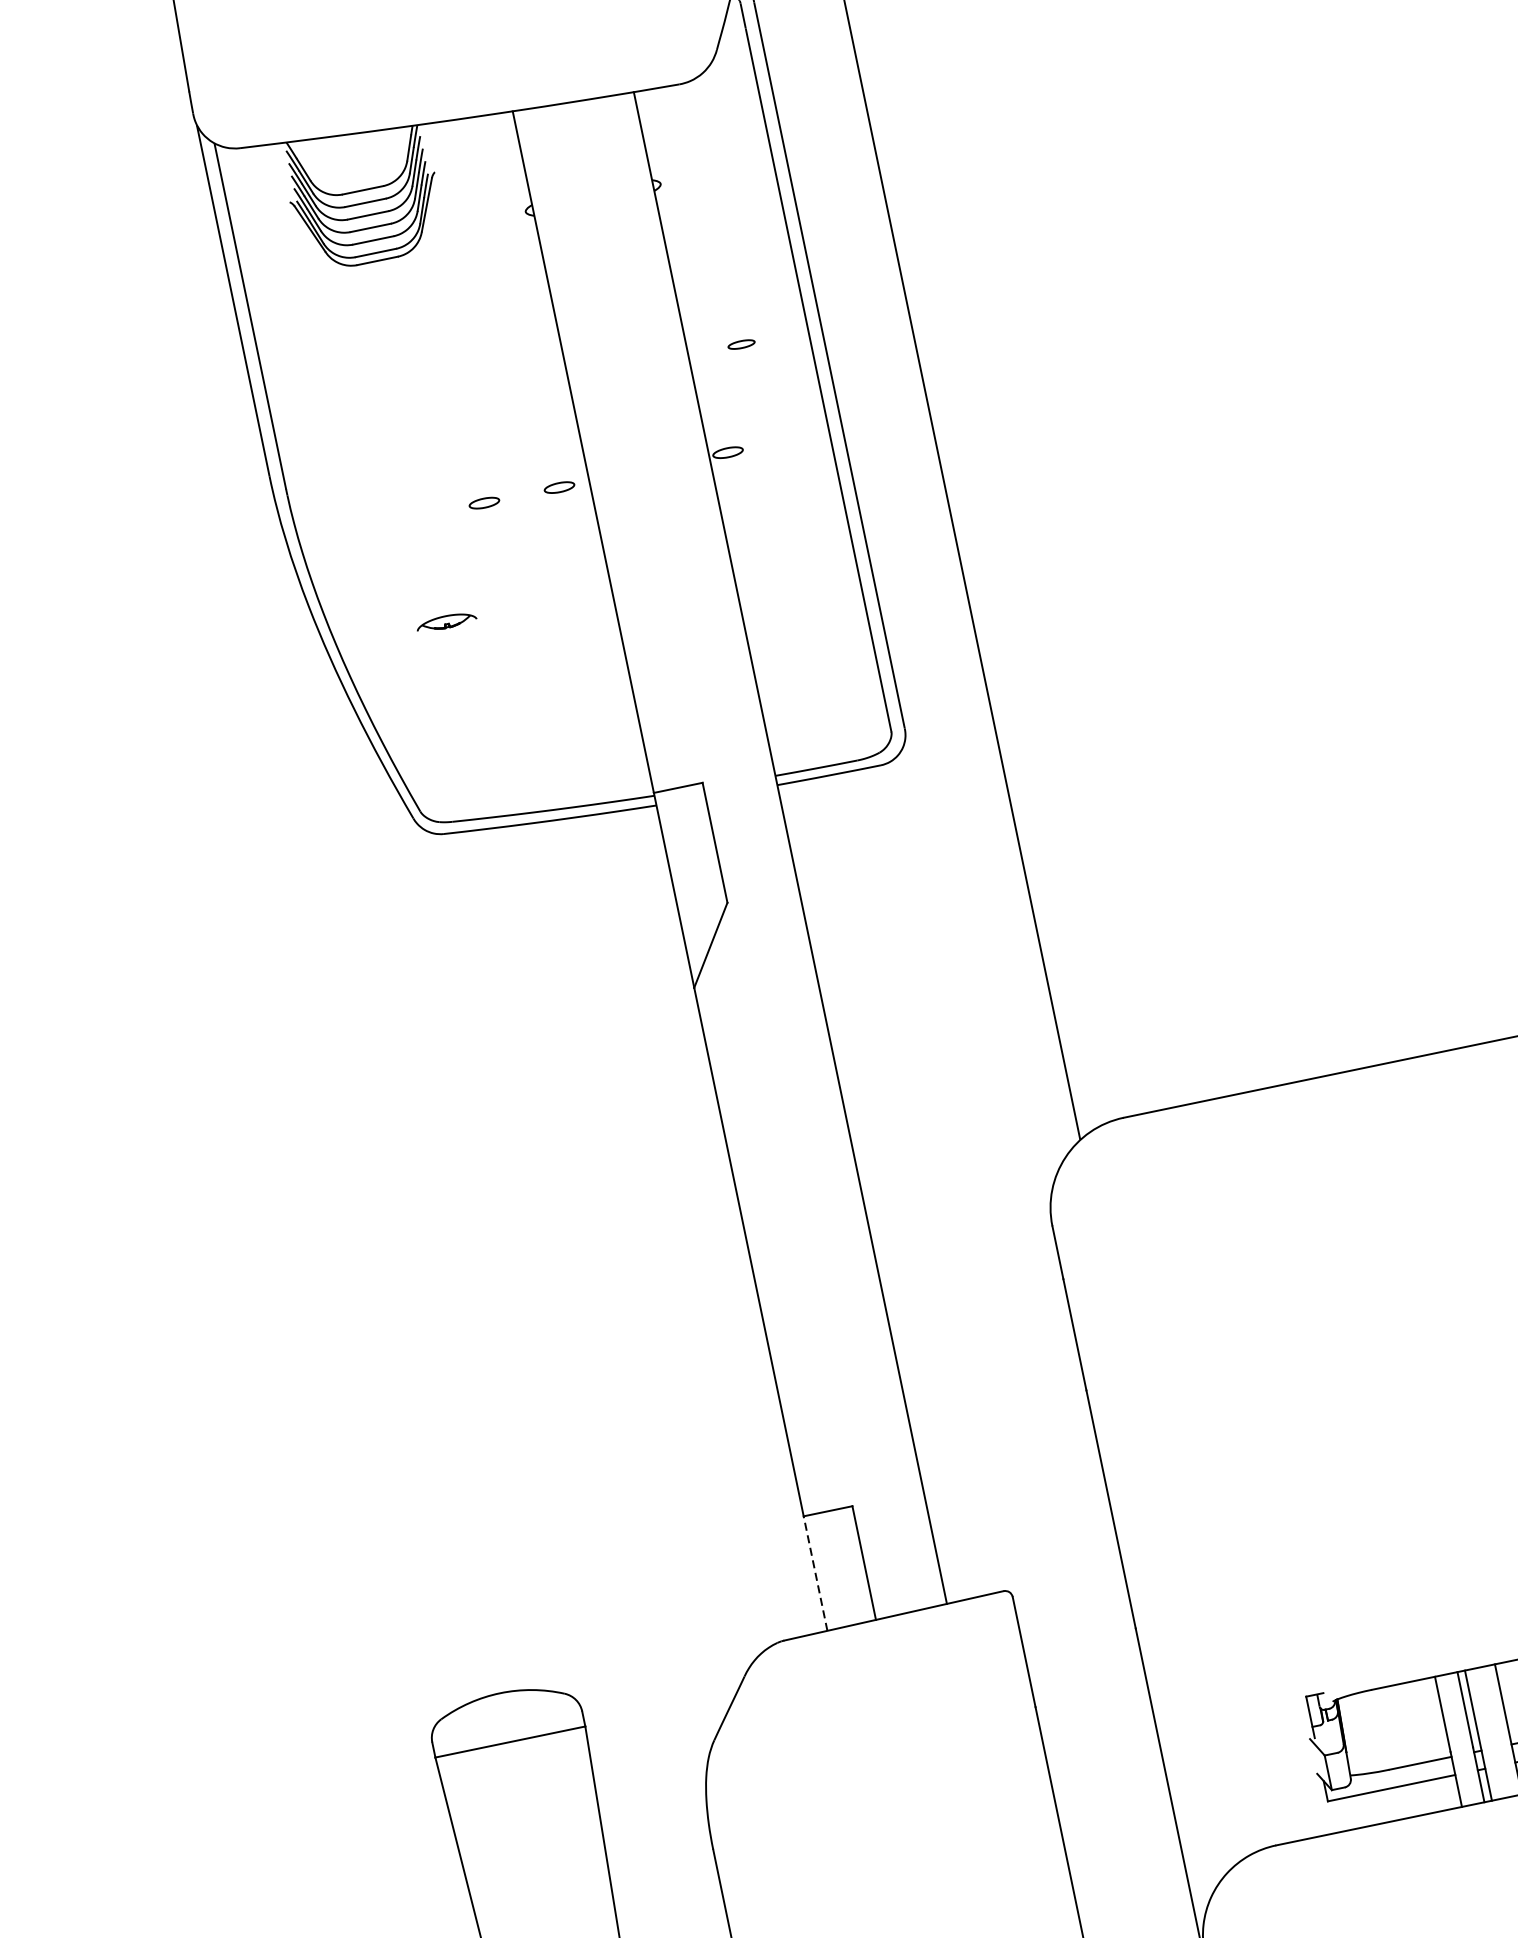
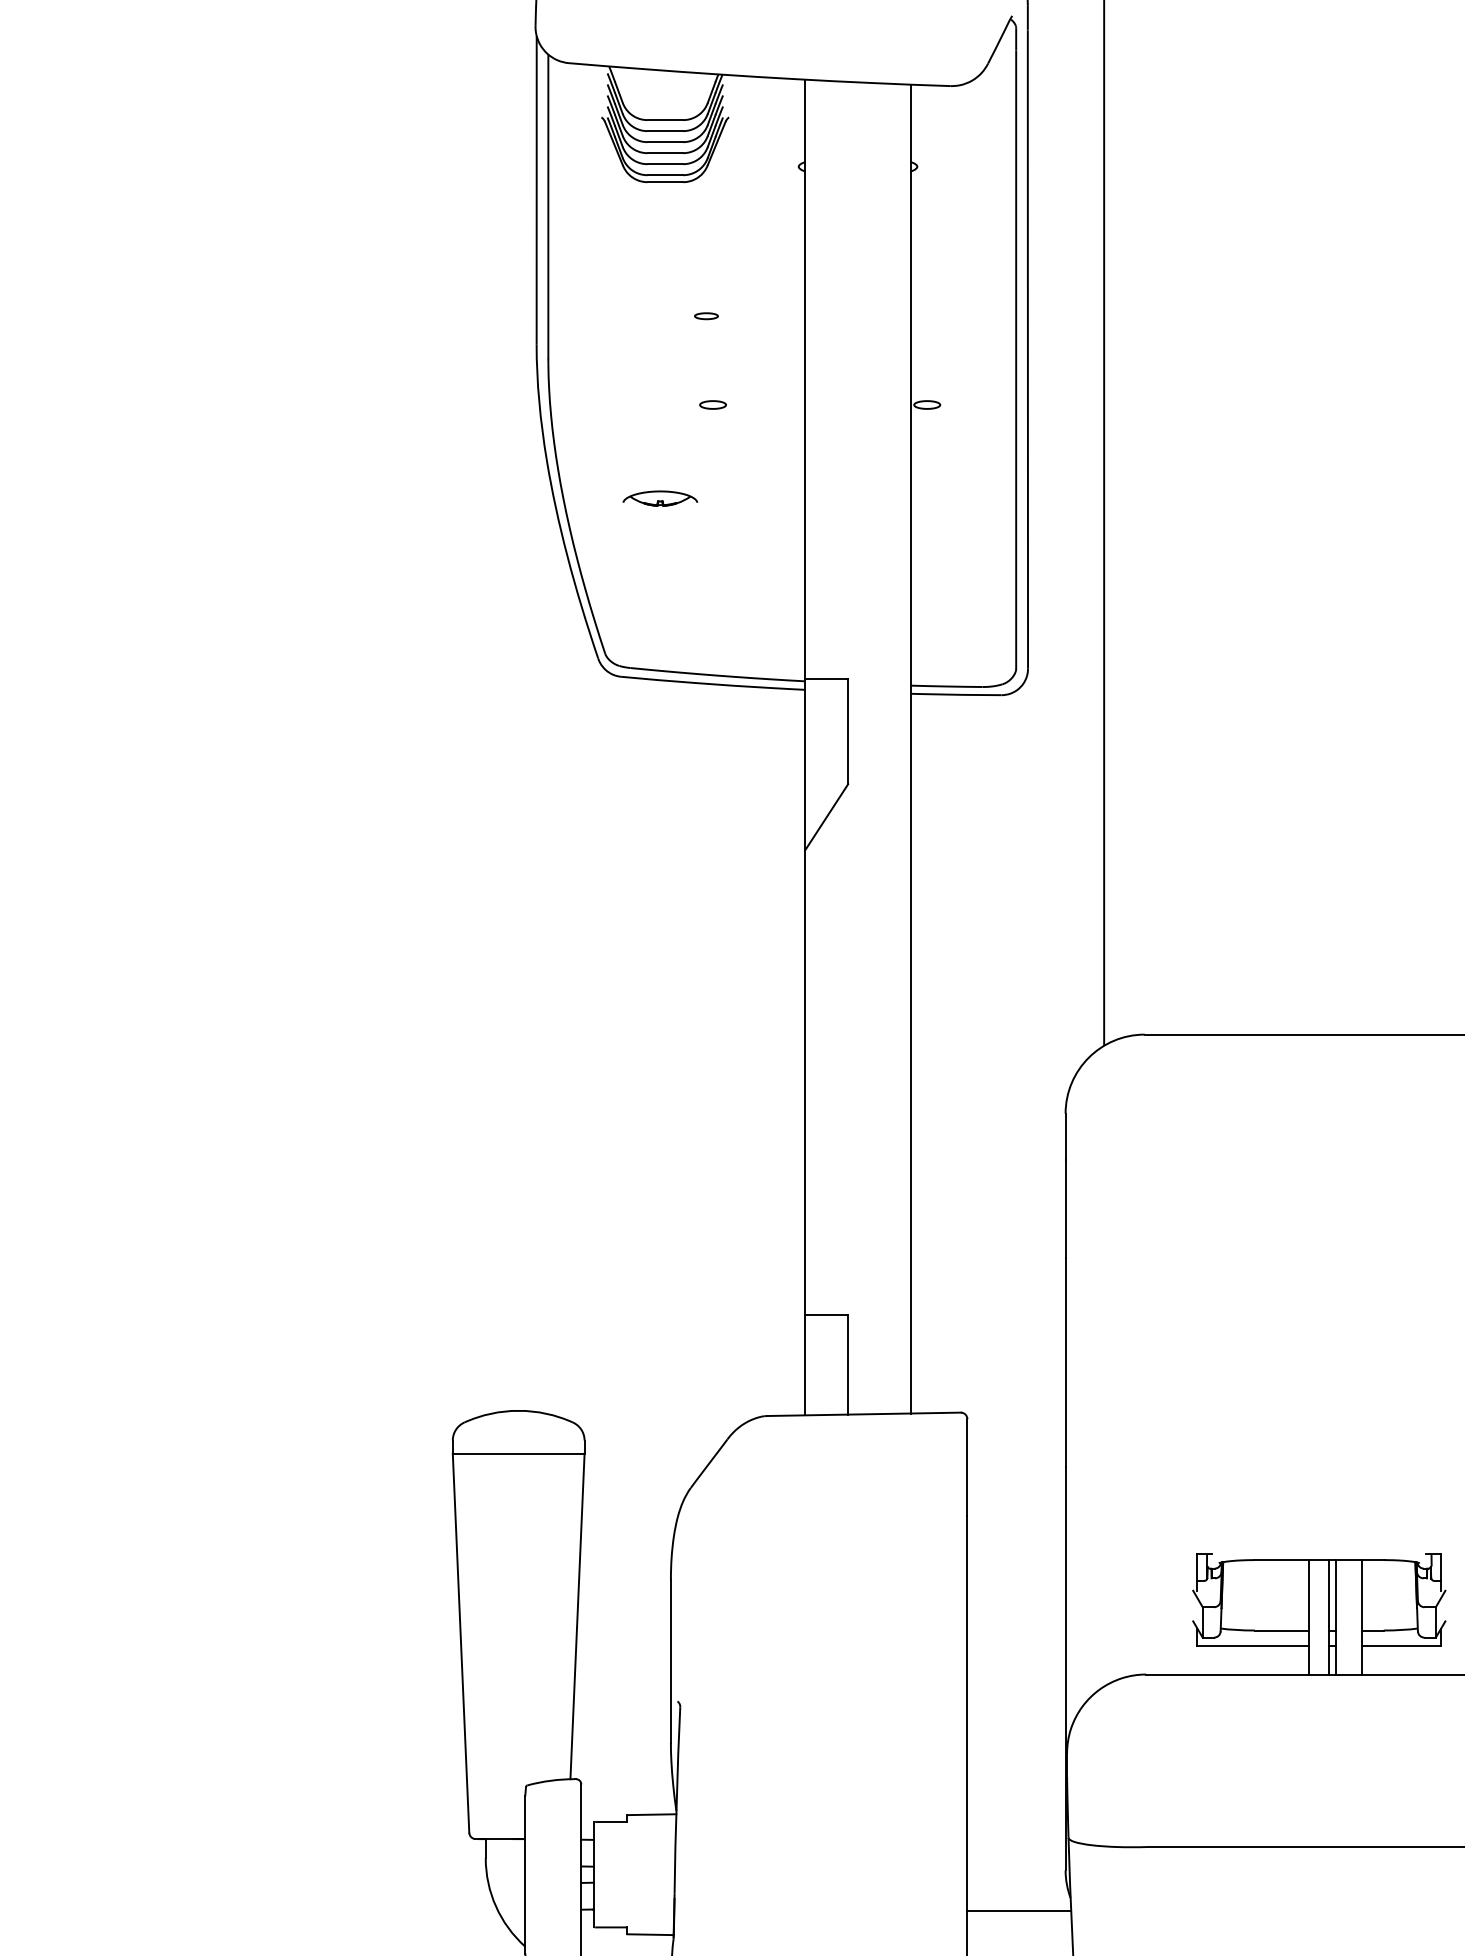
part: (741, 344) -> (706, 316), moved
part: (558, 487) -> (778, 404), removed
part: (446, 621) -> (660, 498), size x1.43
line: (815, 1572) -> (805, 1364), dashed -> solid

